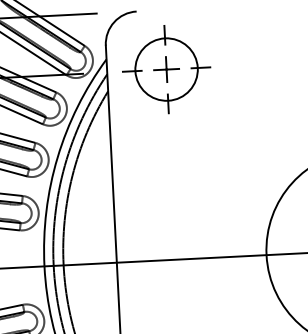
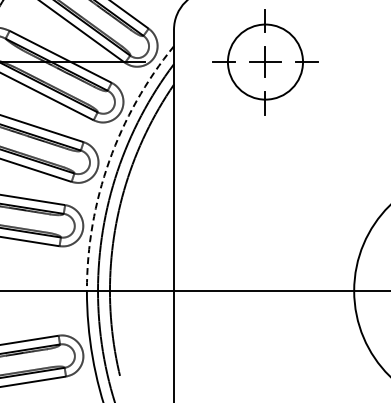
part: (166, 69) -> (265, 62), moved
arc: (57, 157) -> (109, 161), solid -> dashed

